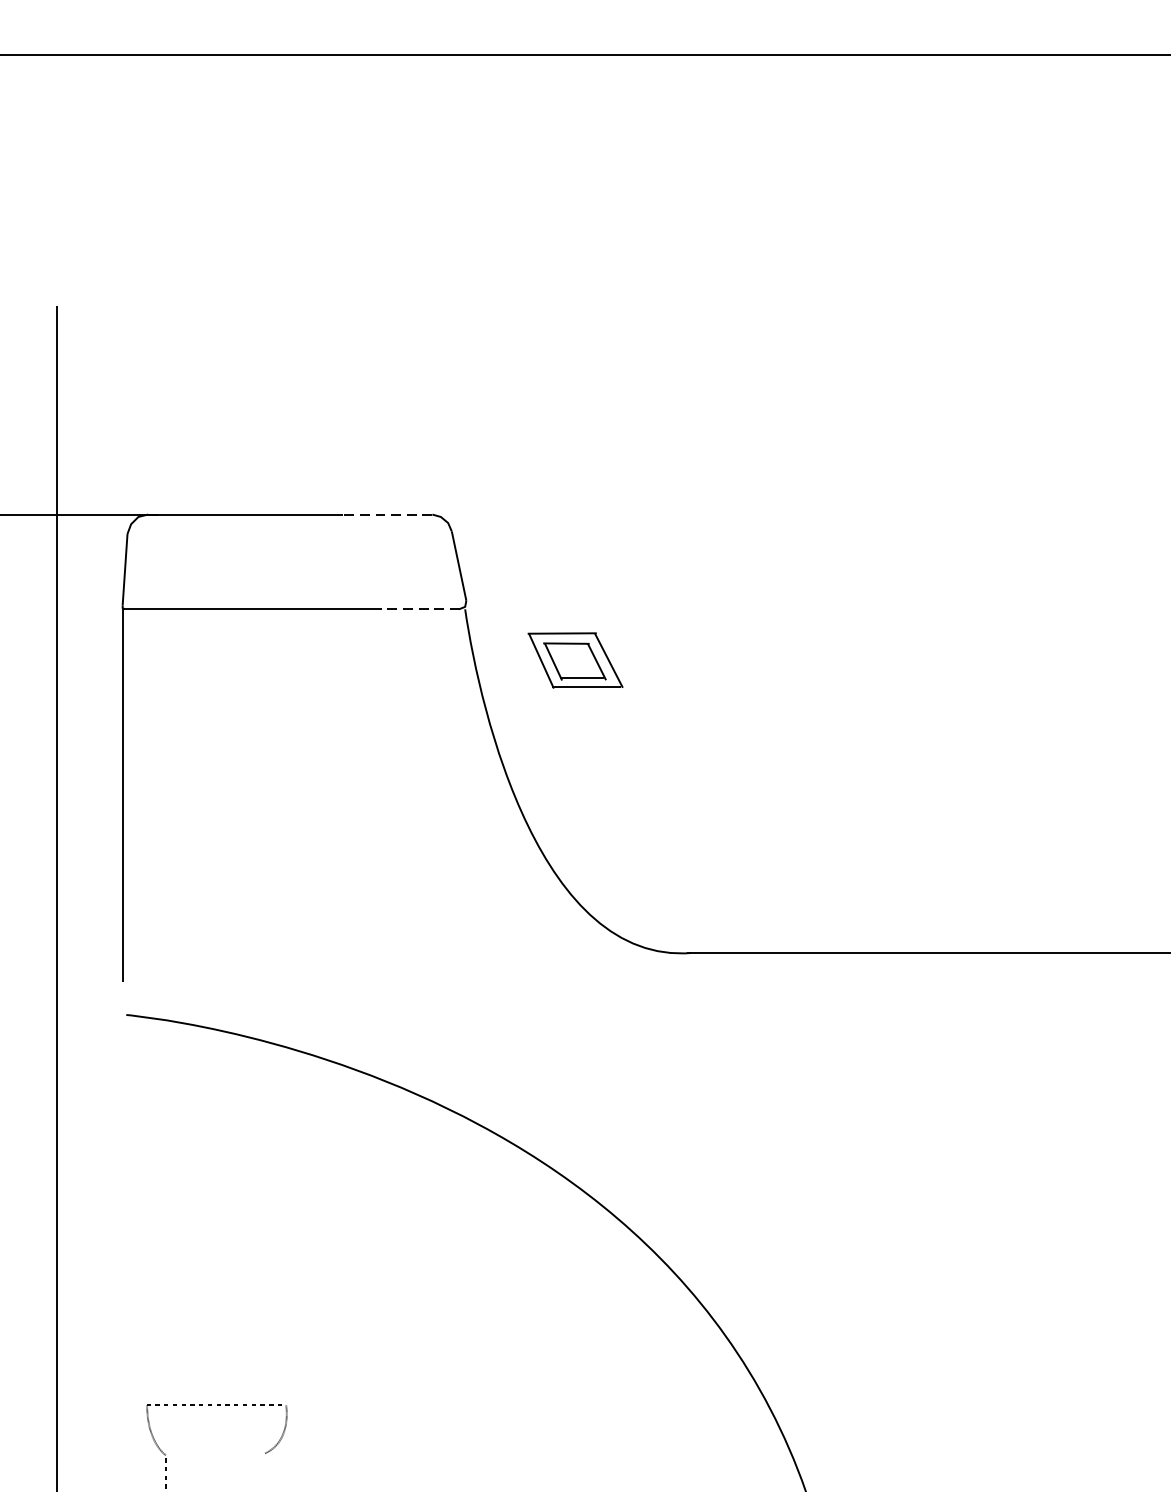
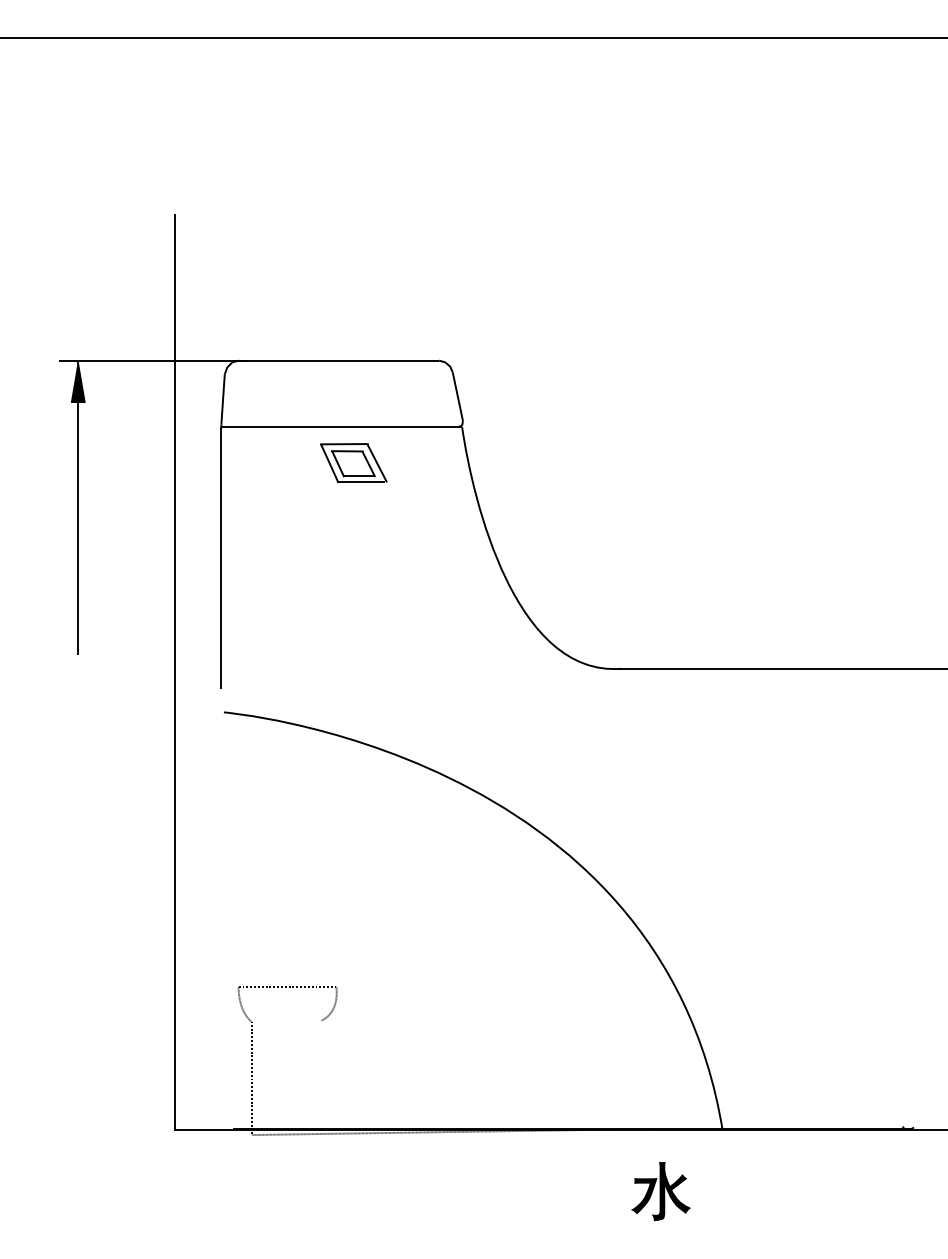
line: (387, 514) -> (407, 360), dashed -> solid
line: (418, 609) -> (429, 427), dashed -> solid
part: (575, 659) -> (353, 462), moved

